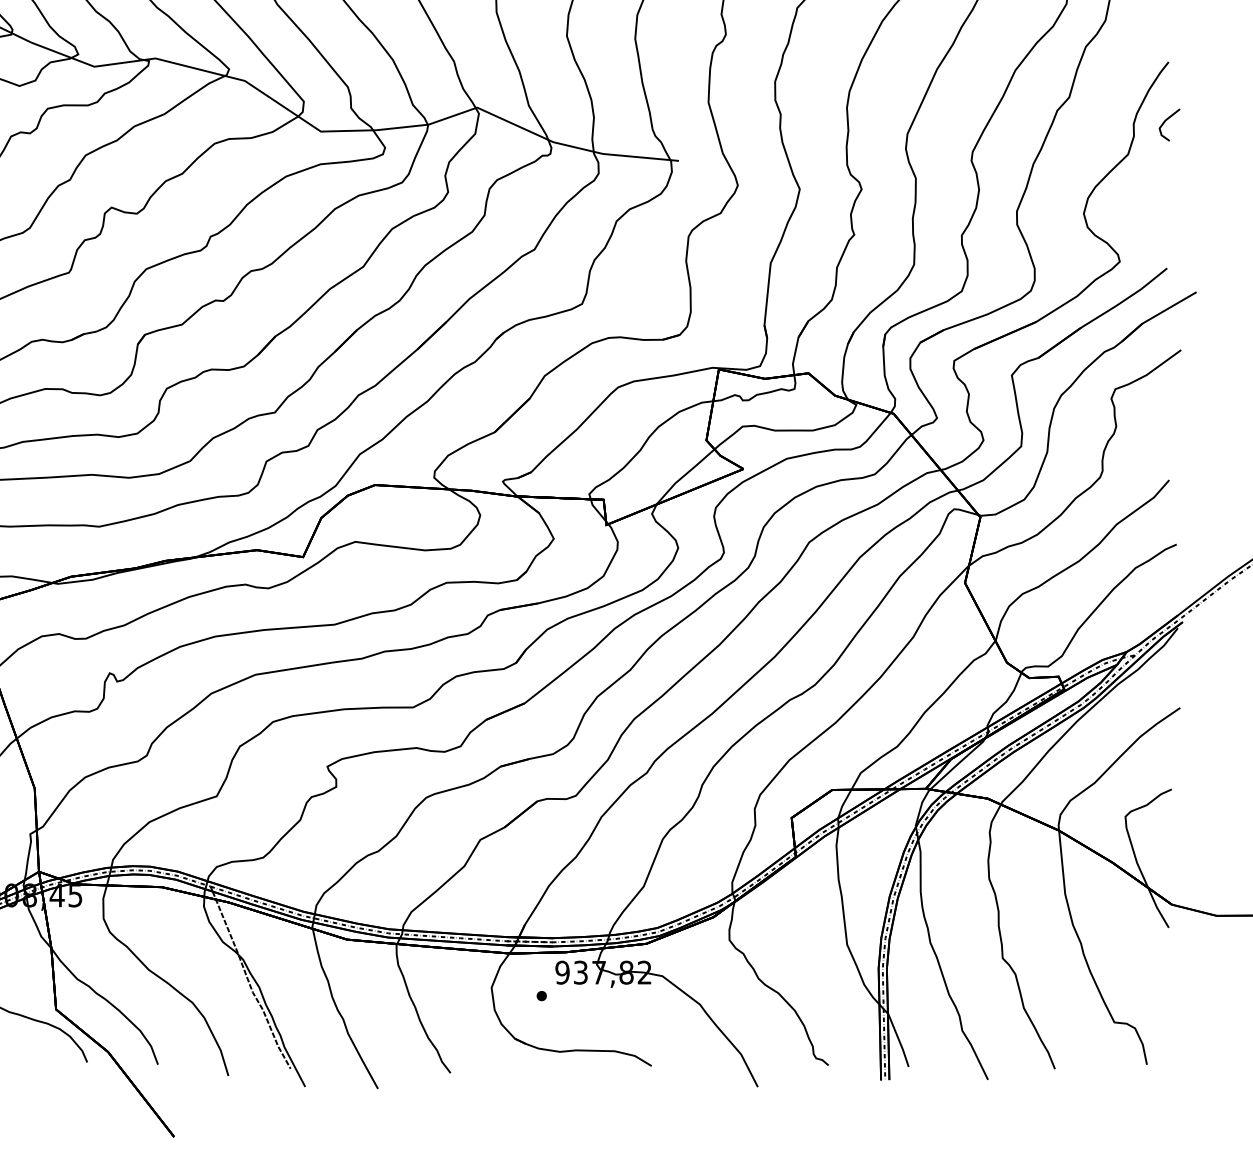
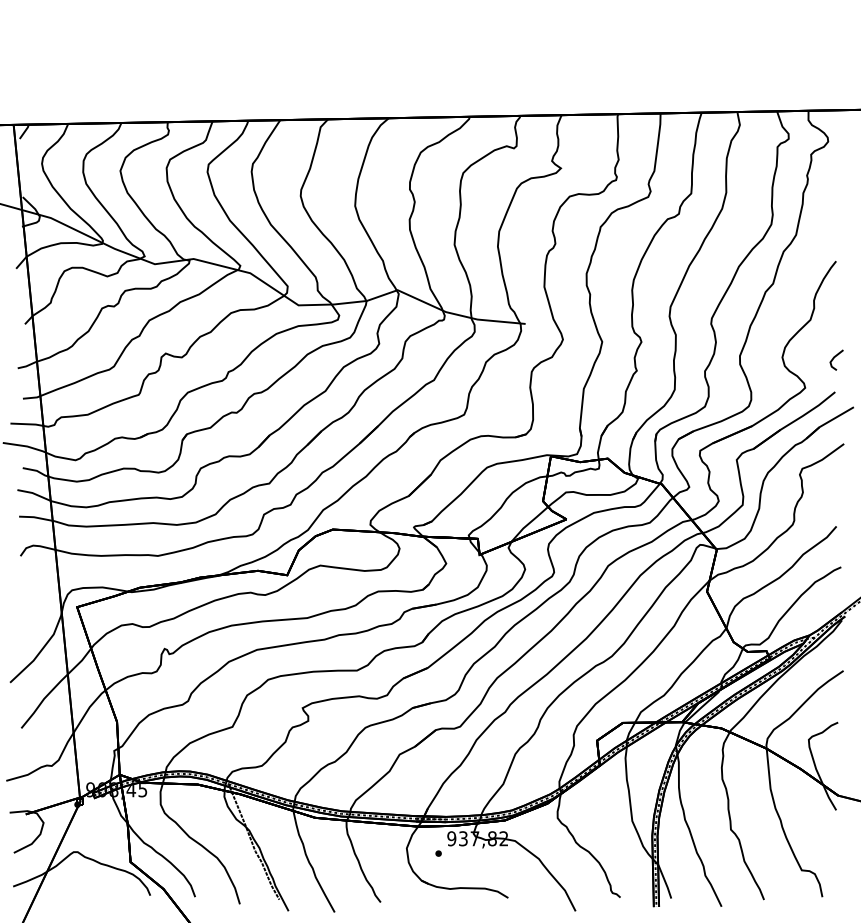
line: (1167, 120) -> (835, 357), moved

